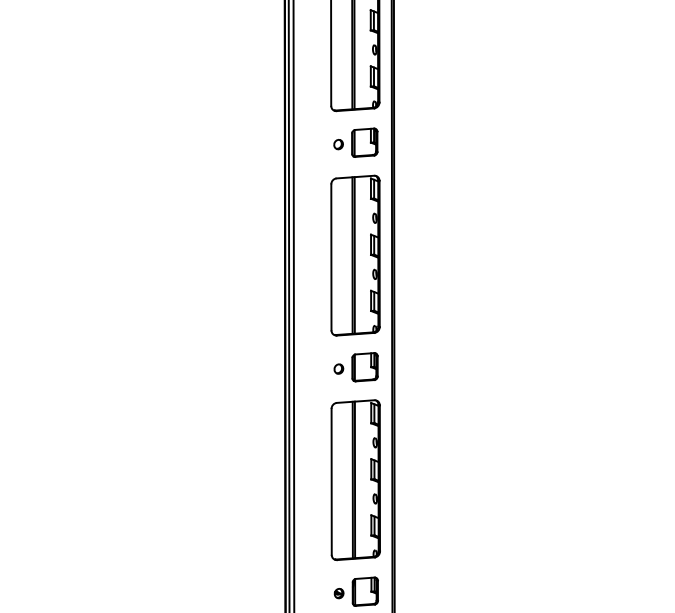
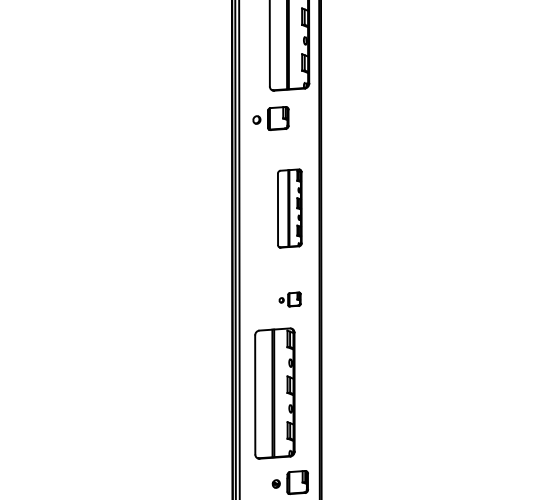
part: (355, 142) -> (270, 118), moved
part: (355, 255) -> (289, 208), size x0.6
part: (355, 367) -> (289, 299), size x0.6
part: (355, 480) -> (274, 393), moved

